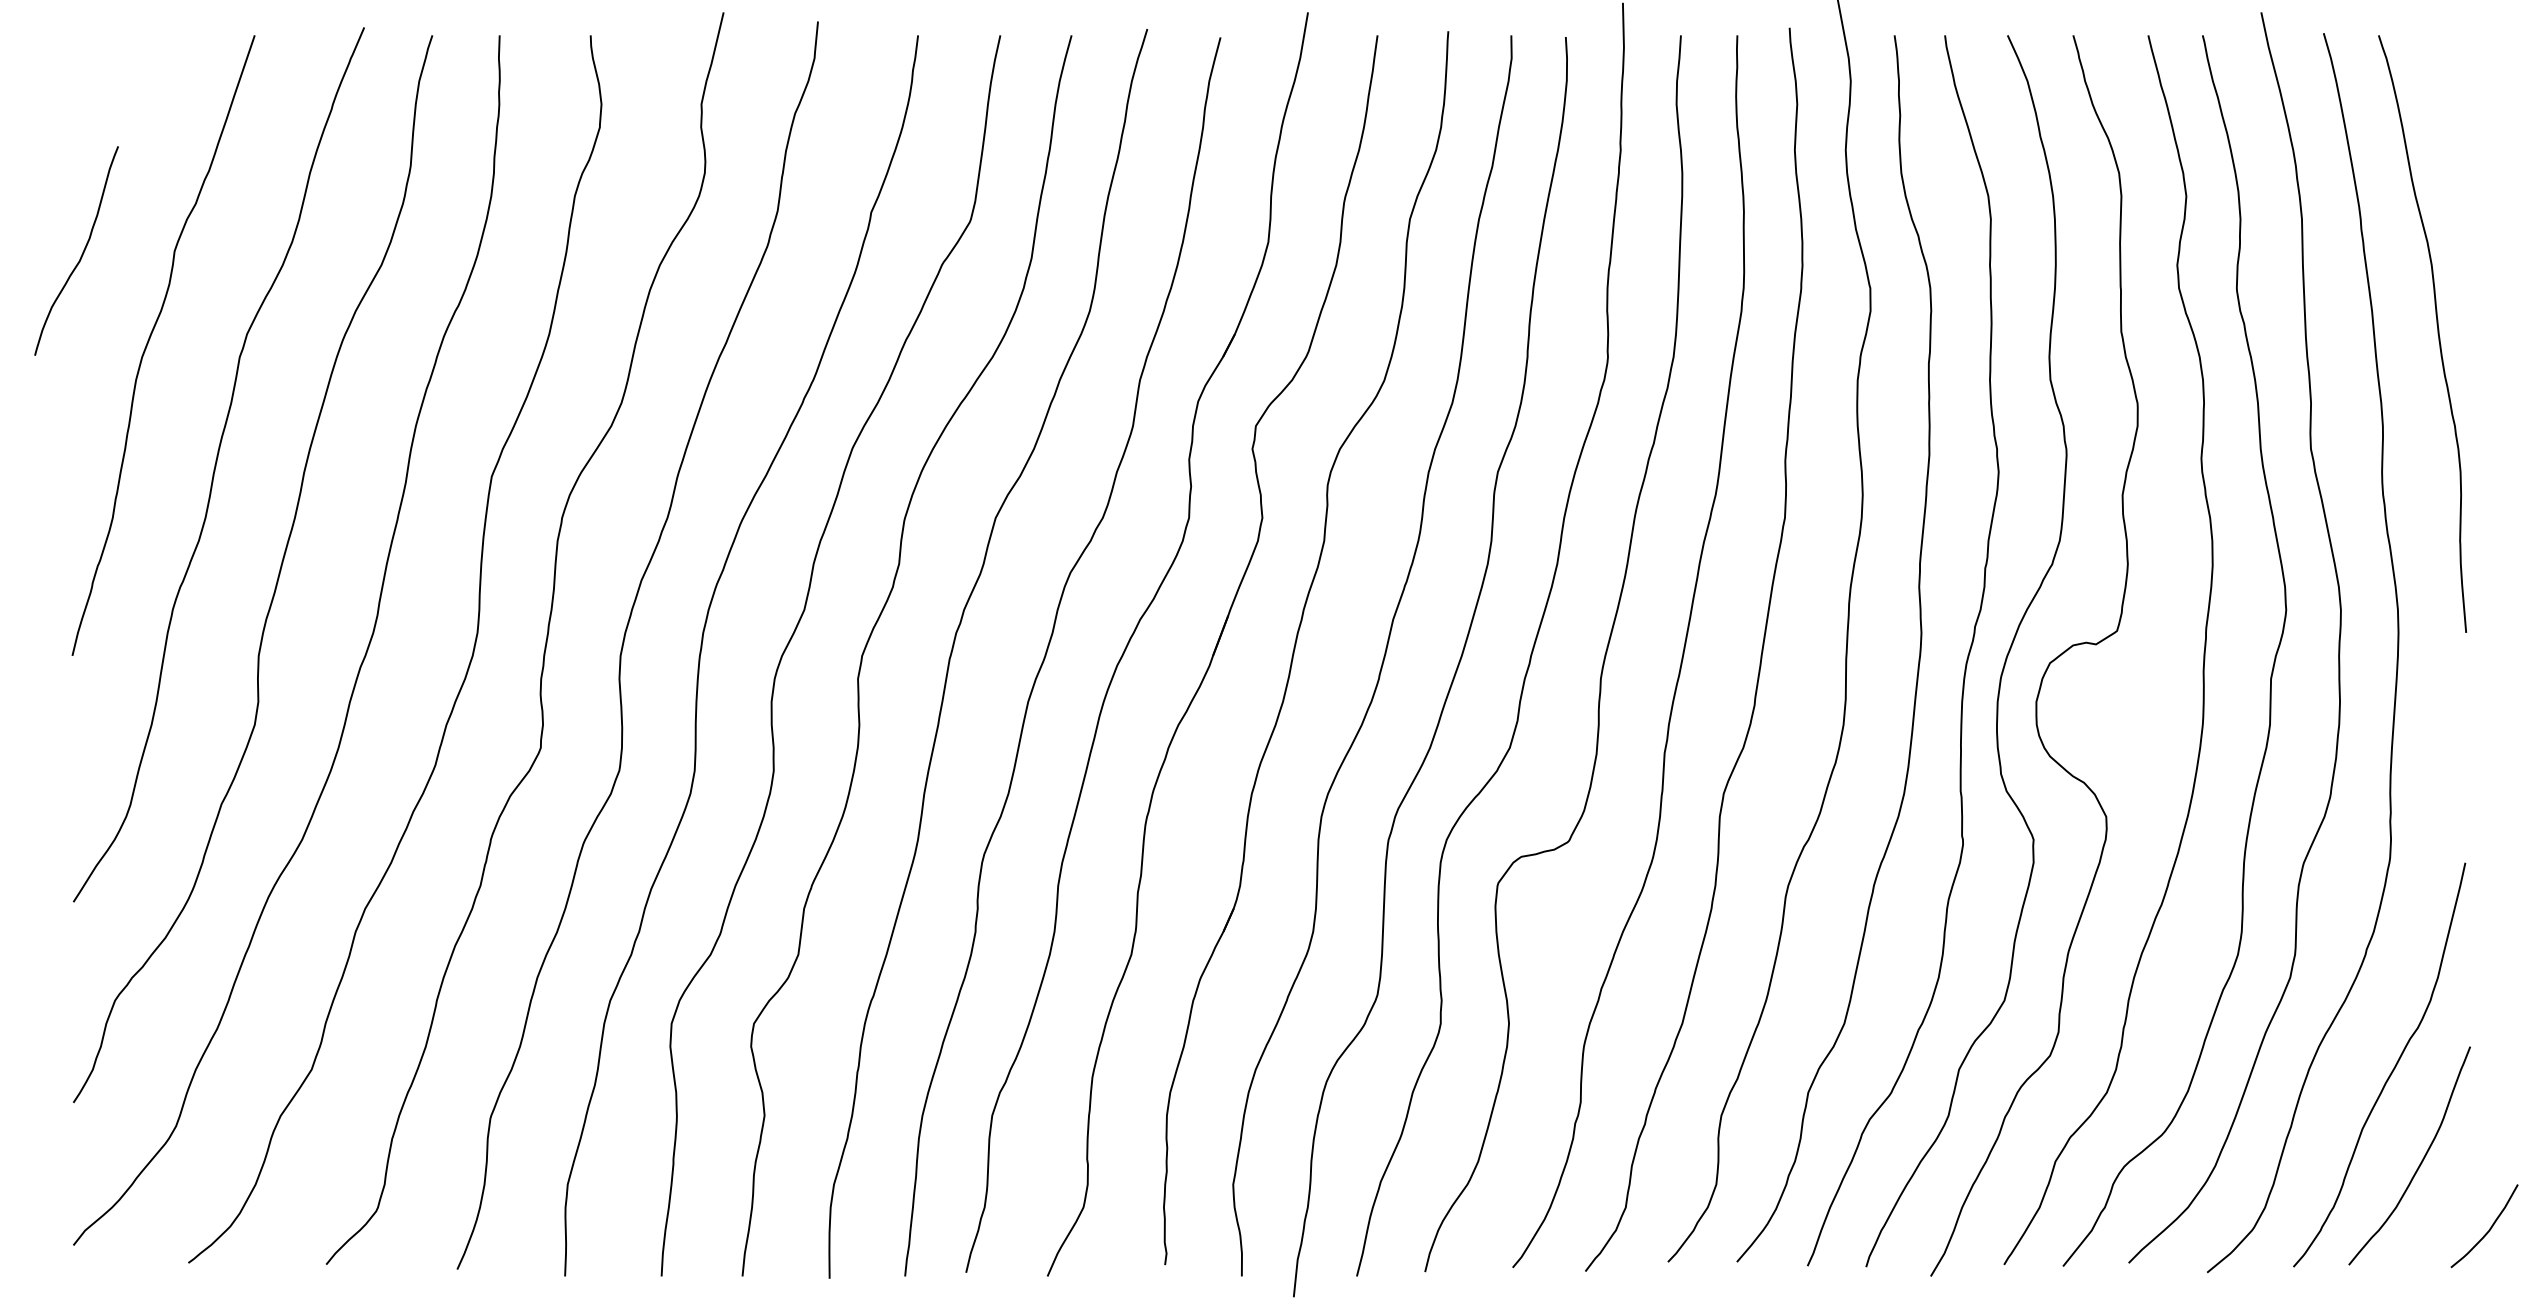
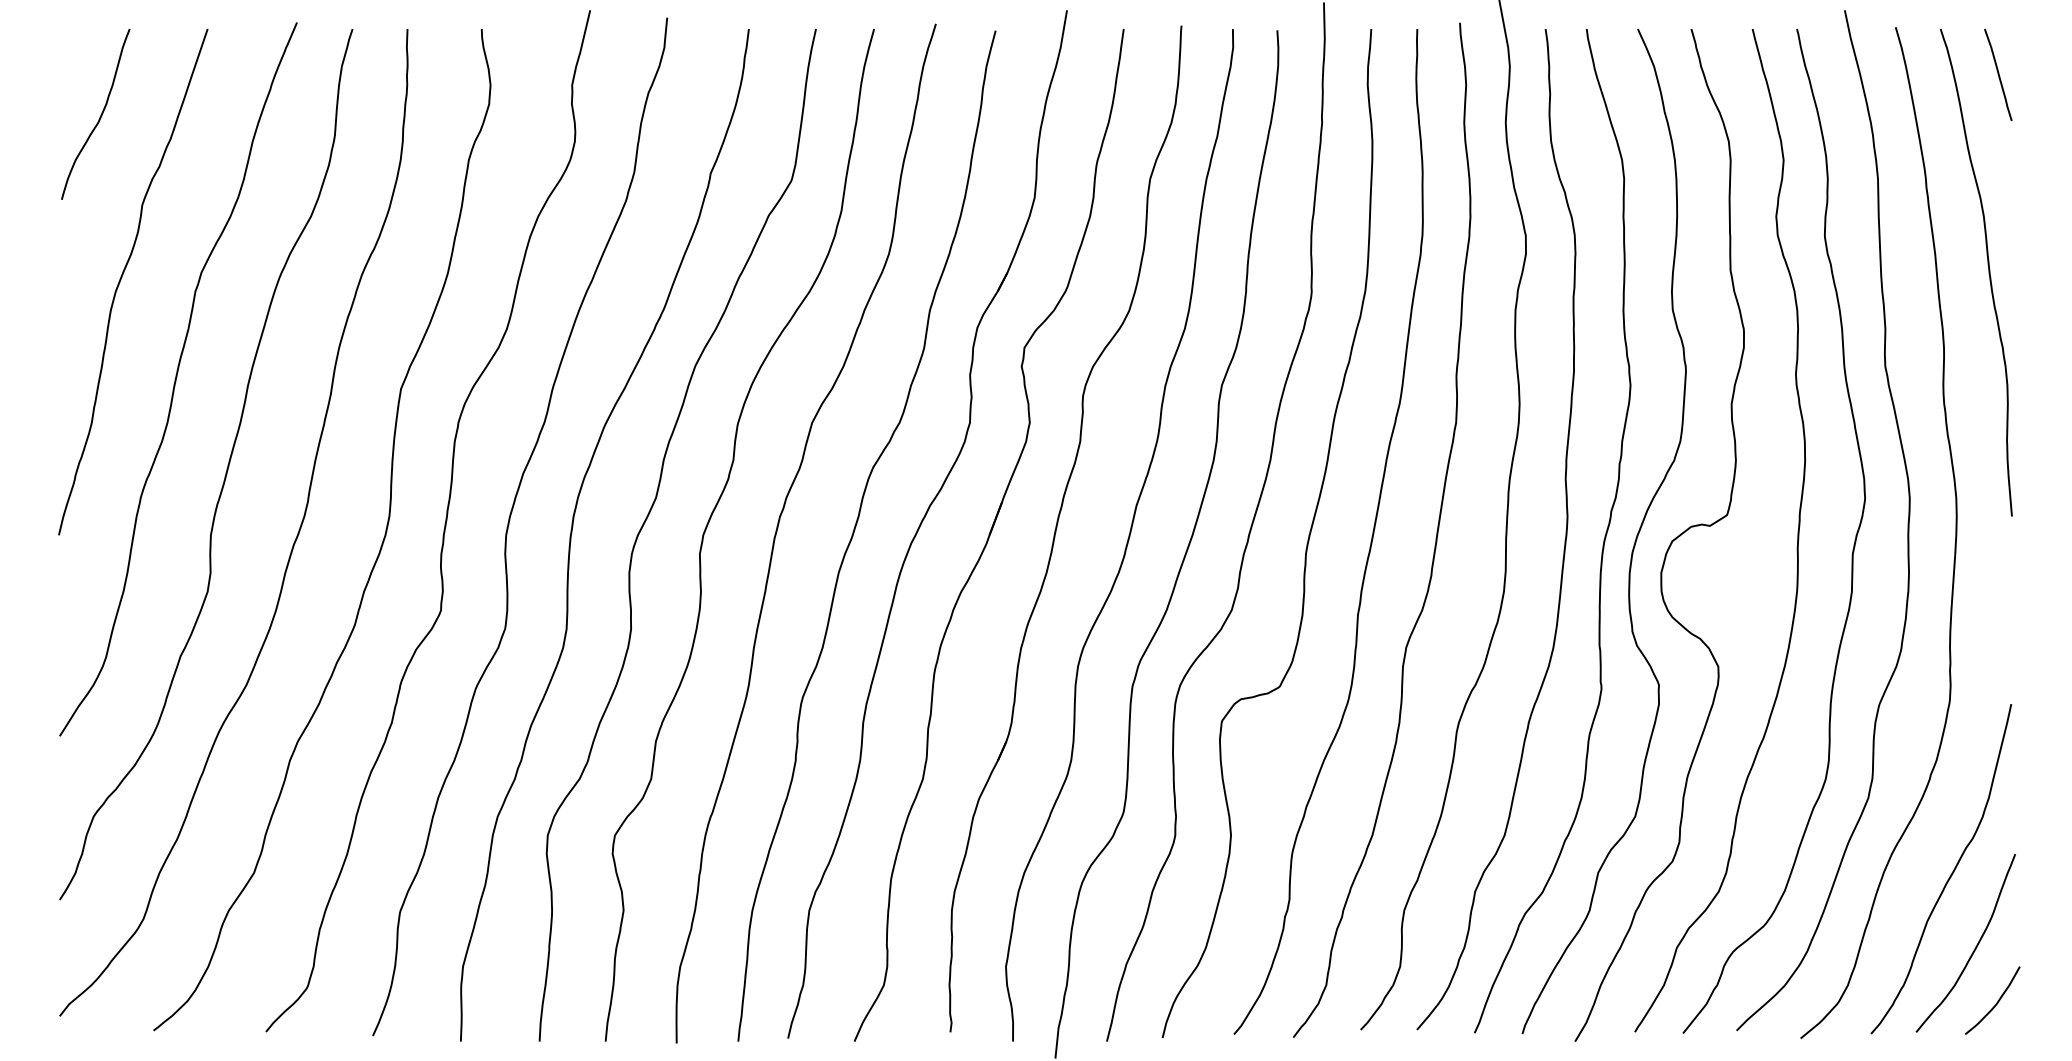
curve: (2449, 91) -> (1998, 74), added
curve: (82, 252) -> (100, 115), moved
curve: (2489, 1228) -> (1996, 1002), moved

